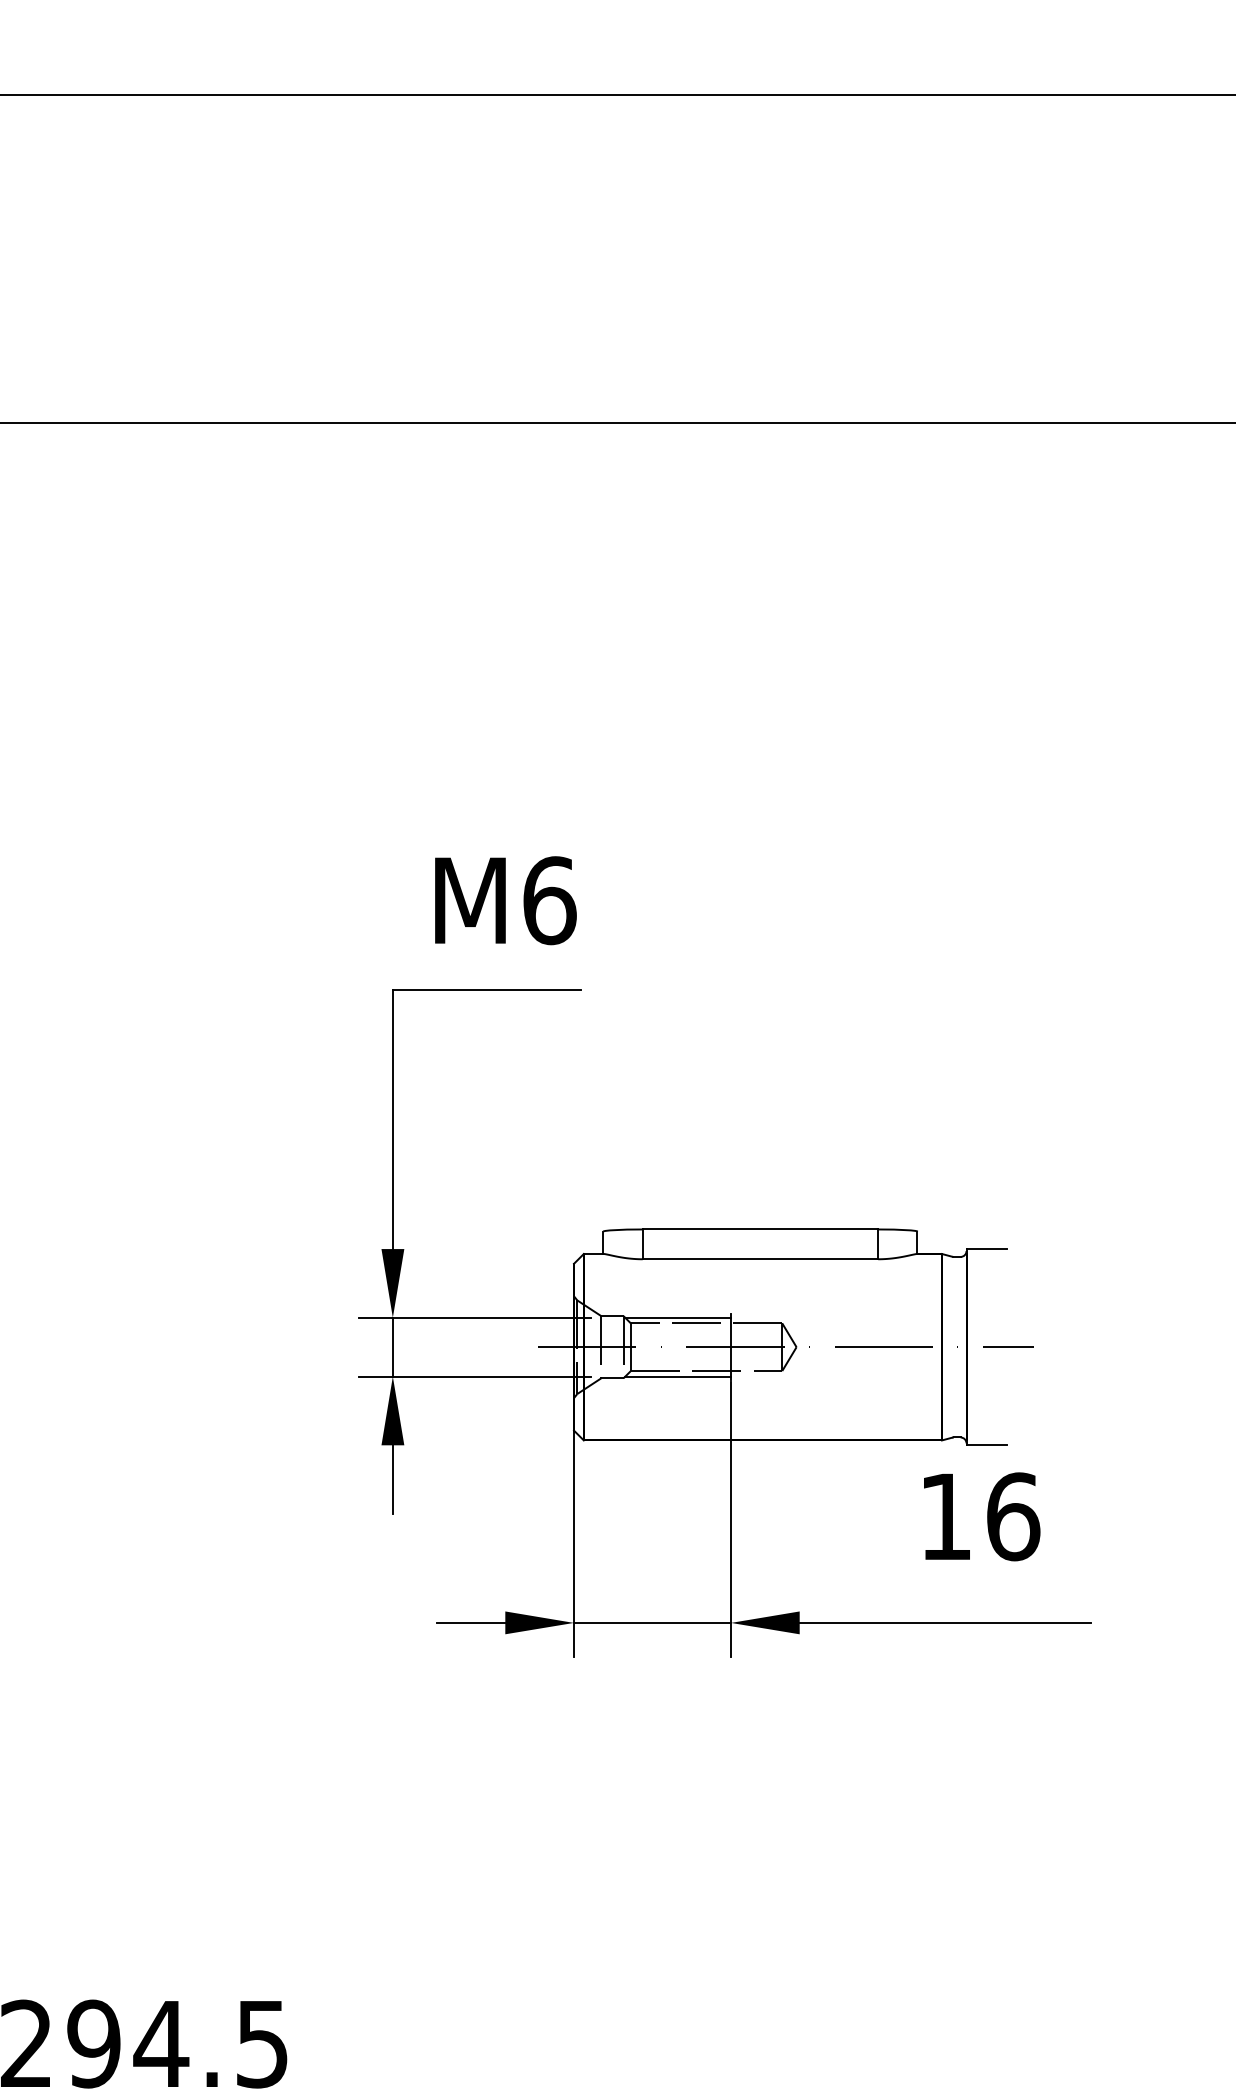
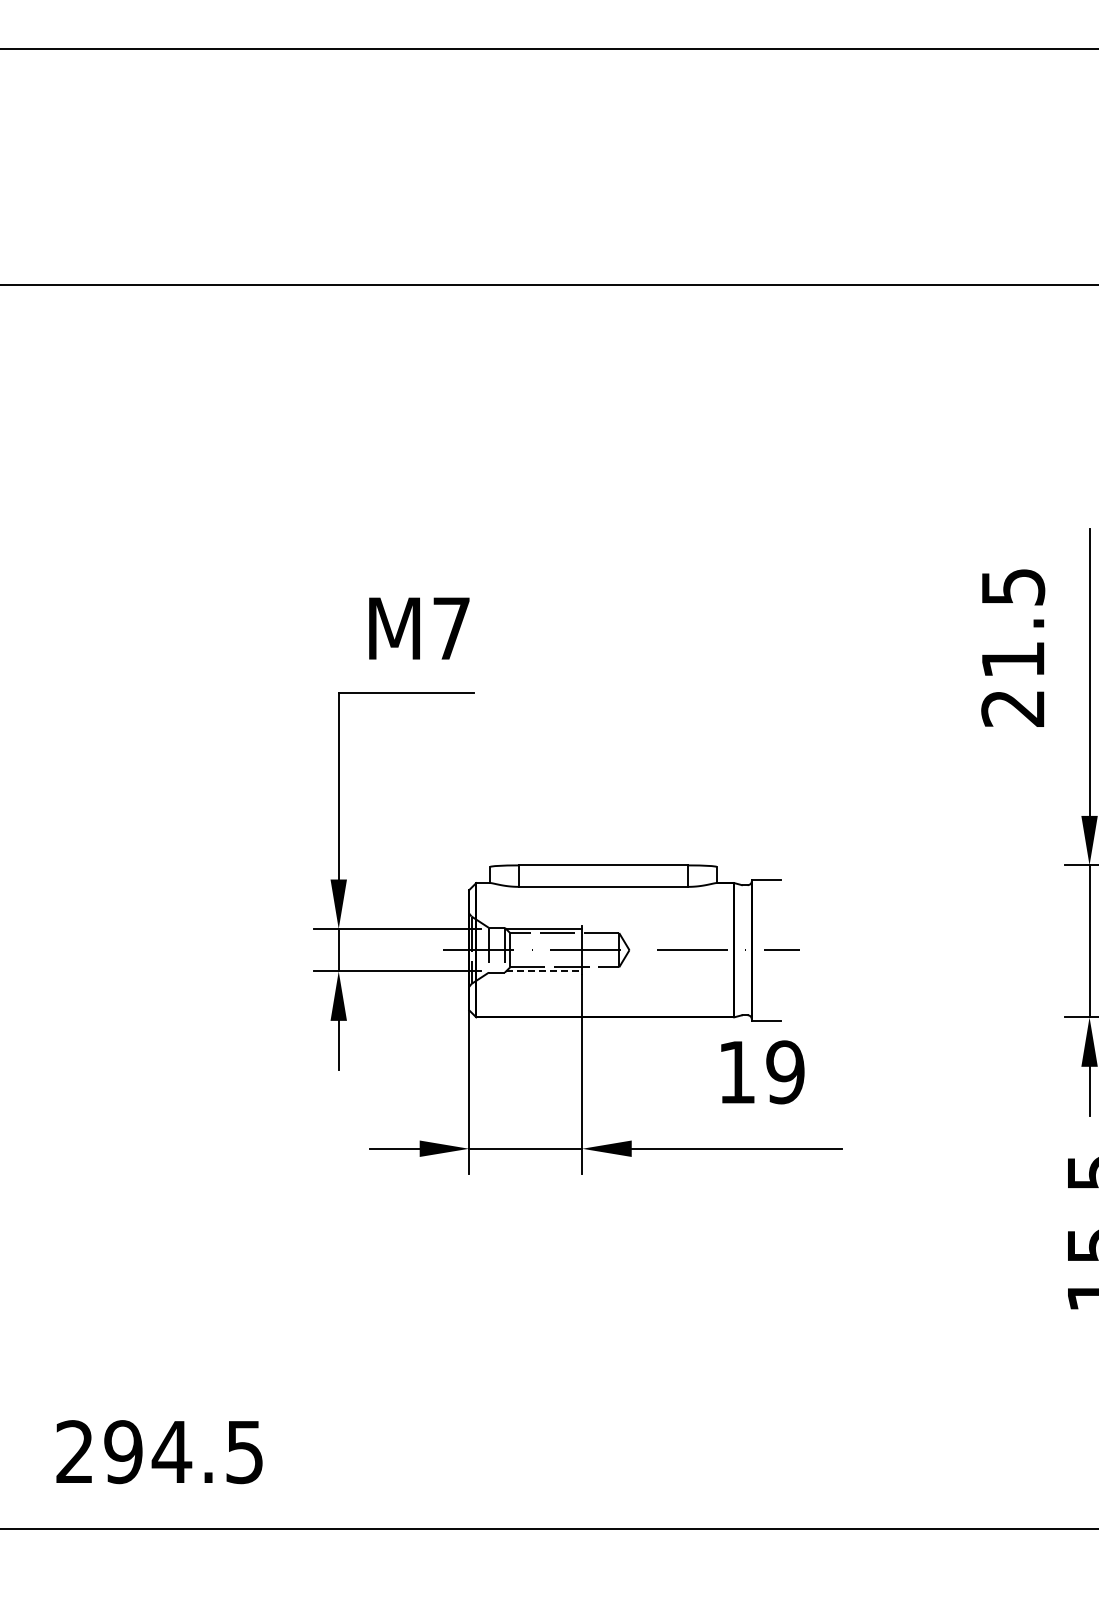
text: (549, 900) -> (451, 628), M6 -> M7
line: (678, 1376) -> (544, 971), solid -> dashed
text: (1013, 1517) -> (785, 1072), 16 -> 19

